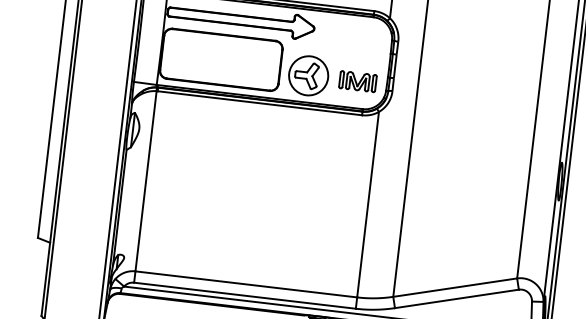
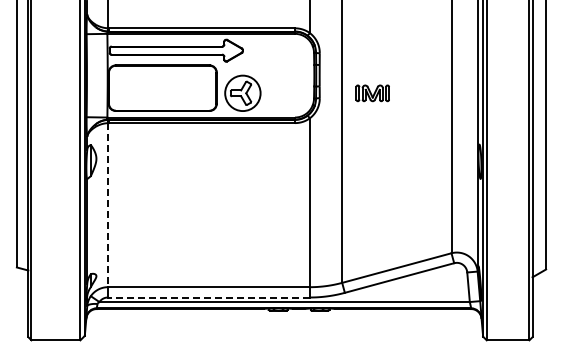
part: (357, 81) -> (372, 93), moved
line: (146, 181) -> (108, 205), solid -> dashed
line: (244, 295) -> (208, 297), solid -> dashed

